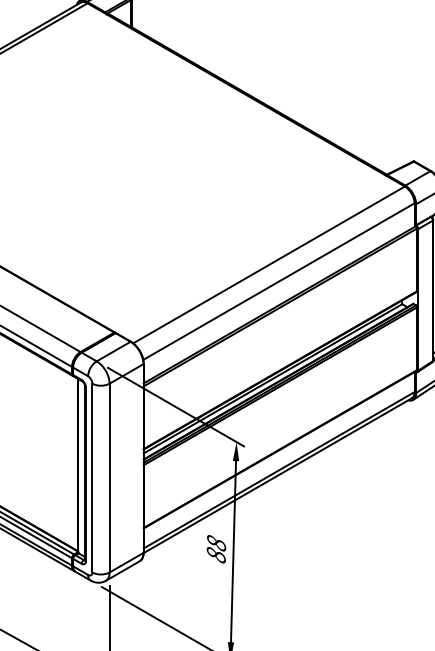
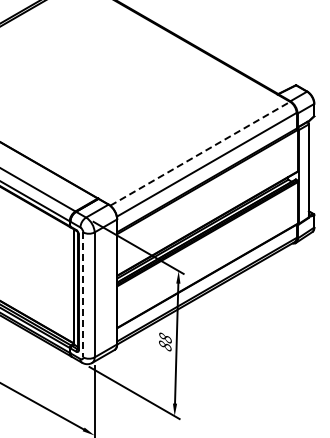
line: (269, 264) -> (200, 153), solid -> dashed
line: (92, 478) -> (83, 295), solid -> dashed

